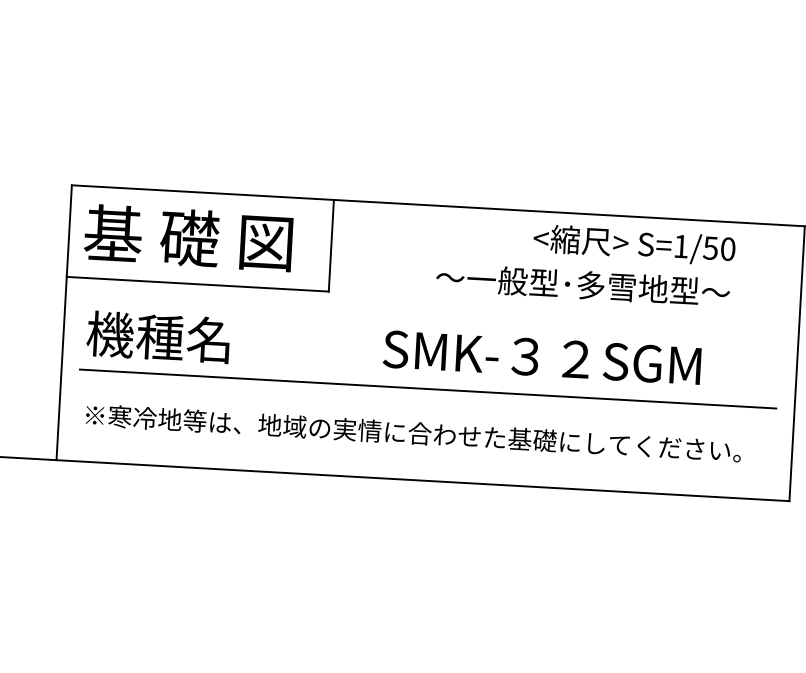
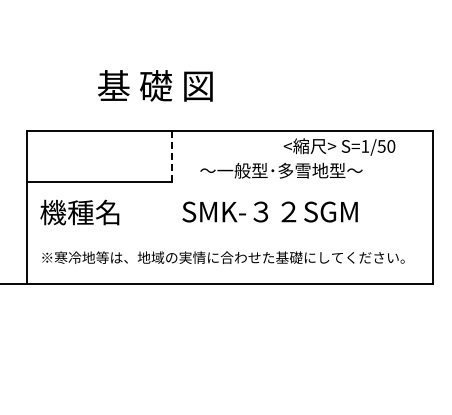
text: (188, 237) -> (155, 85), moved
line: (331, 247) -> (172, 157), solid -> dashed
text: (583, 284) -> (281, 170), moved
text: (541, 356) -> (269, 211), moved
line: (426, 388) -> (229, 232), removed

